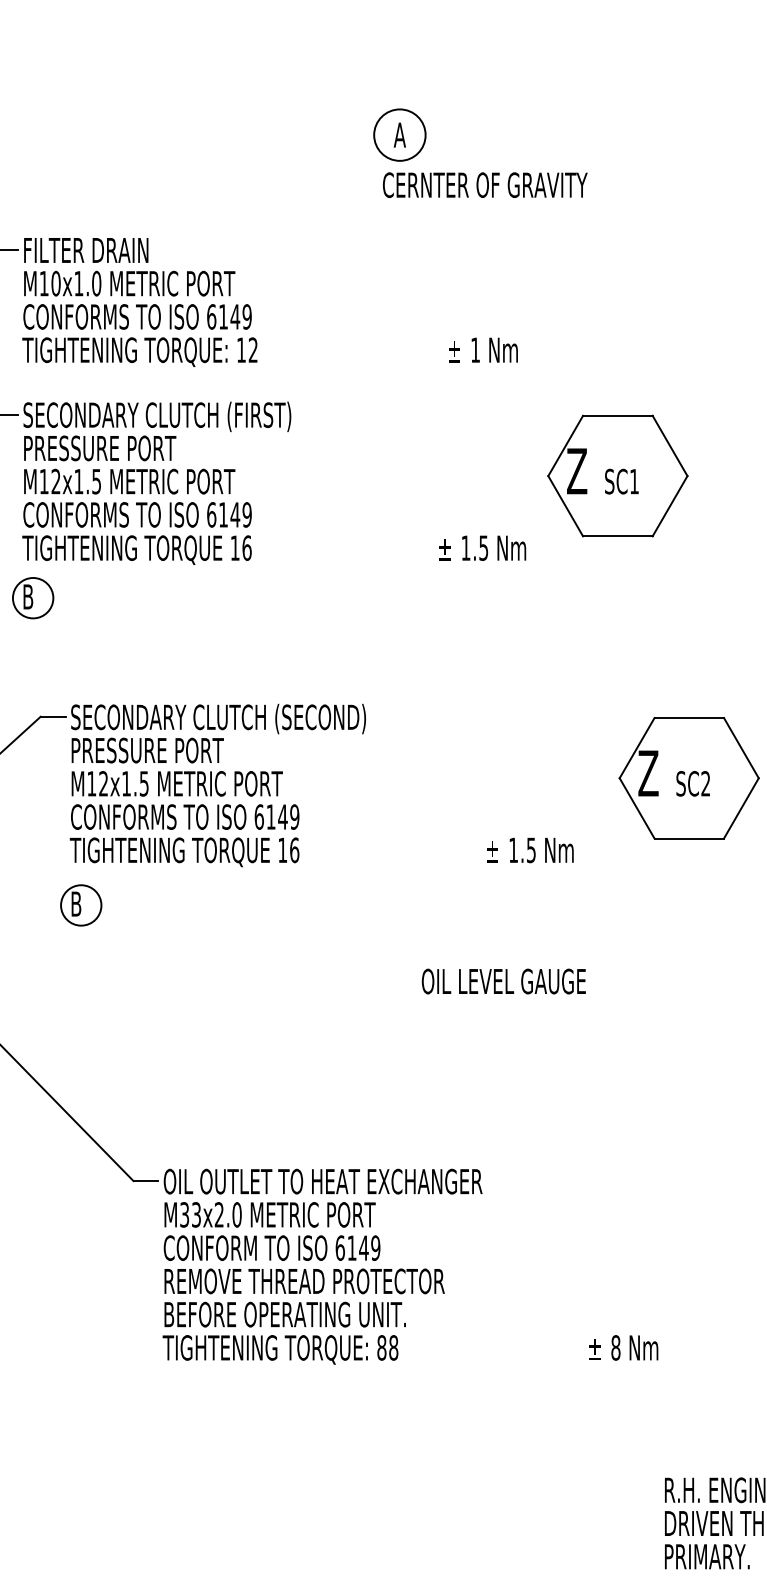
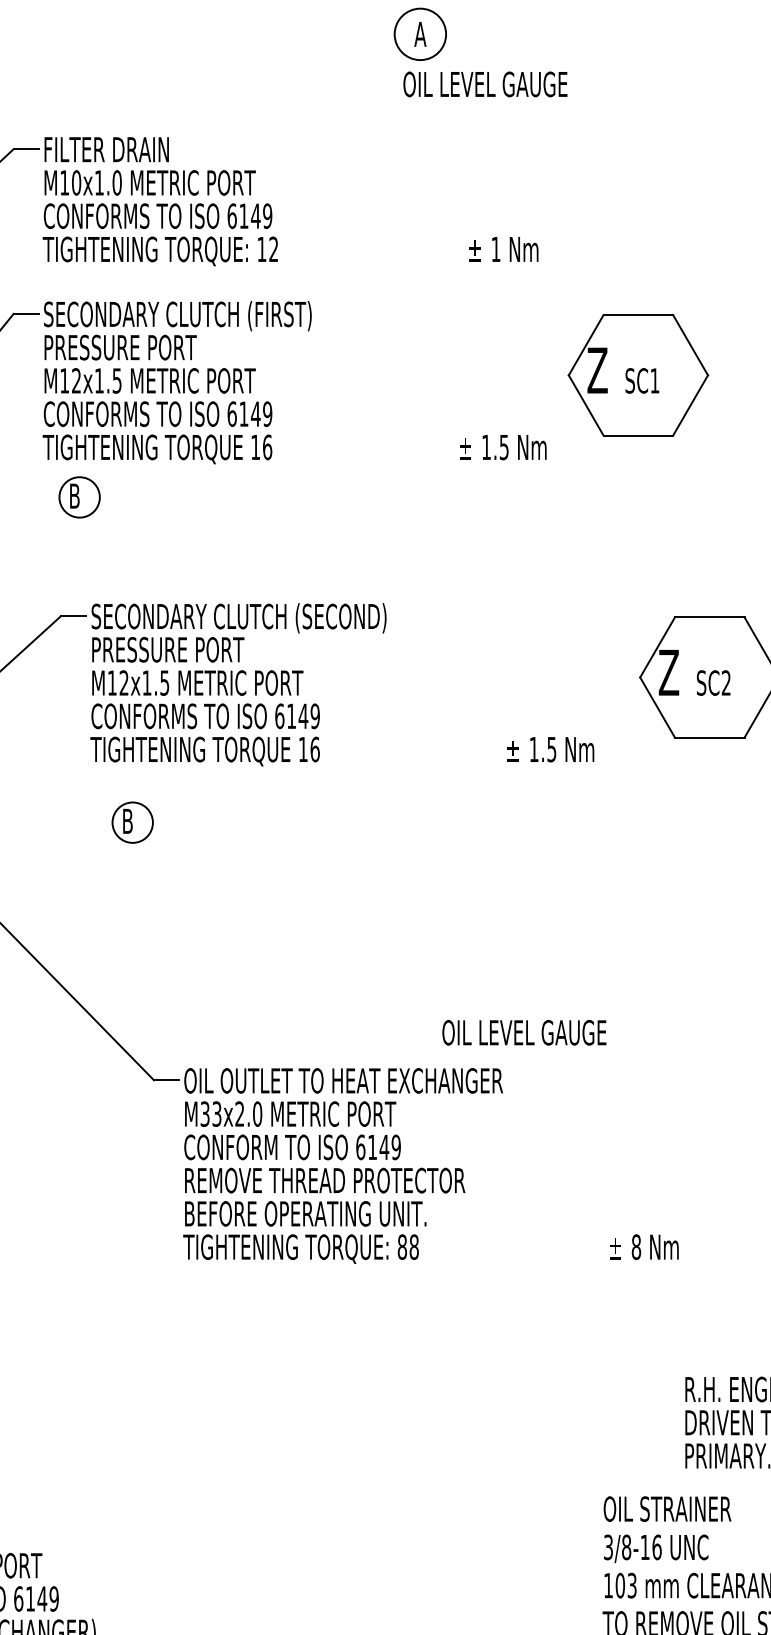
text: (487, 185) -> (507, 84), CERNTER OF GRAVITY -> OIL LEVEL GAUGE
part: (33, 598) -> (79, 497), moved
part: (81, 905) -> (132, 822), moved
text: (504, 981) -> (524, 1032), moved

